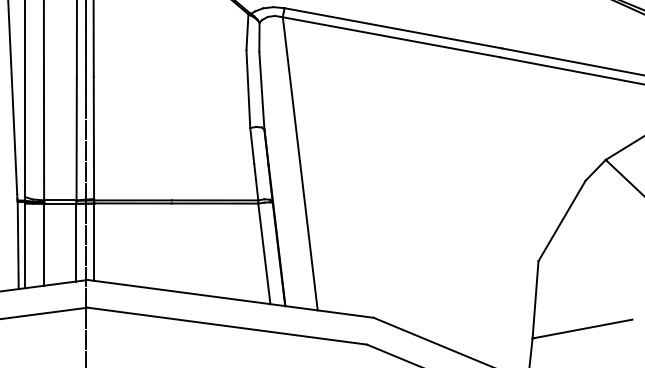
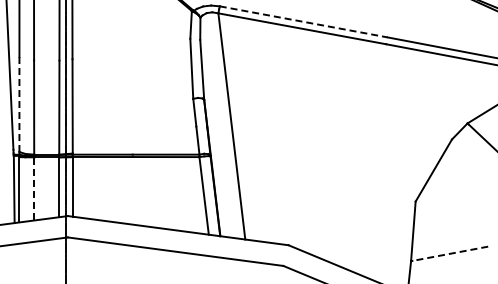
line: (394, 27) -> (304, 21), solid -> dashed
line: (25, 135) -> (19, 104), solid -> dashed
line: (44, 244) -> (34, 188), solid -> dashed
line: (583, 328) -> (450, 253), solid -> dashed

